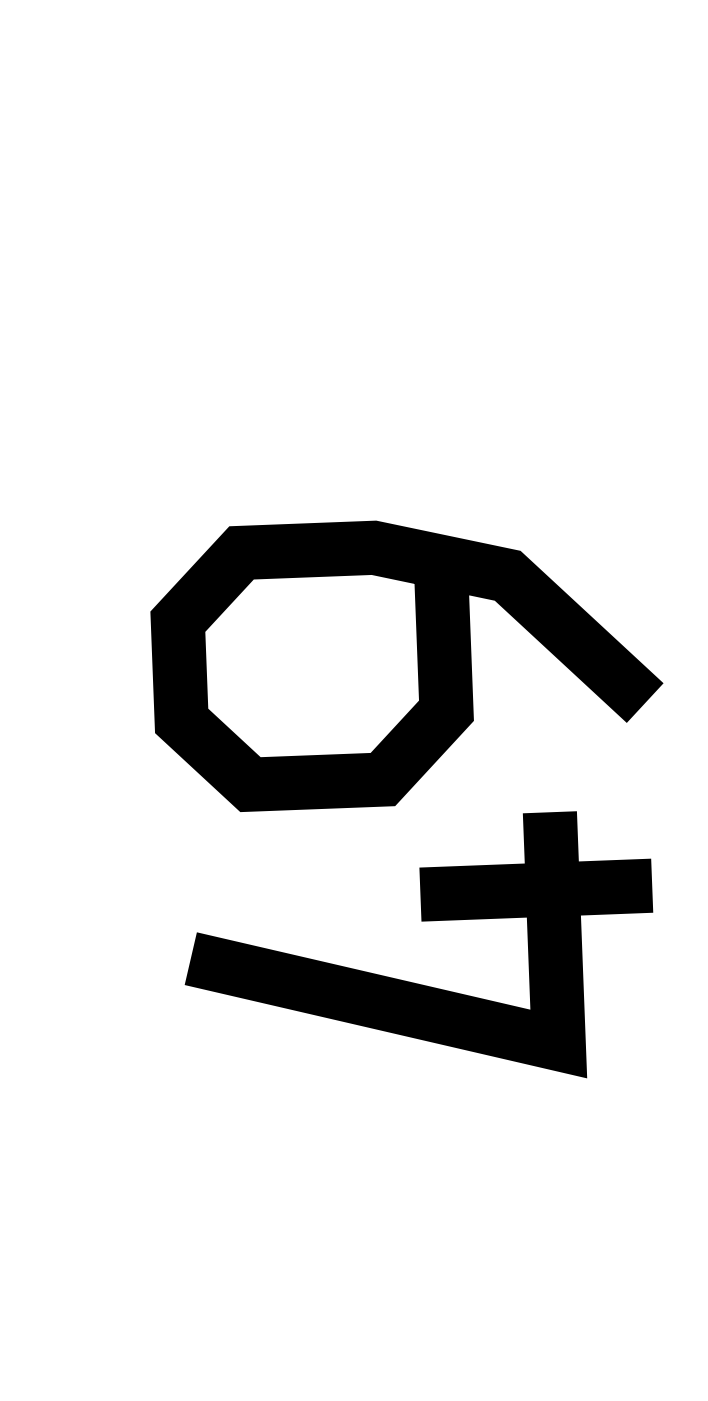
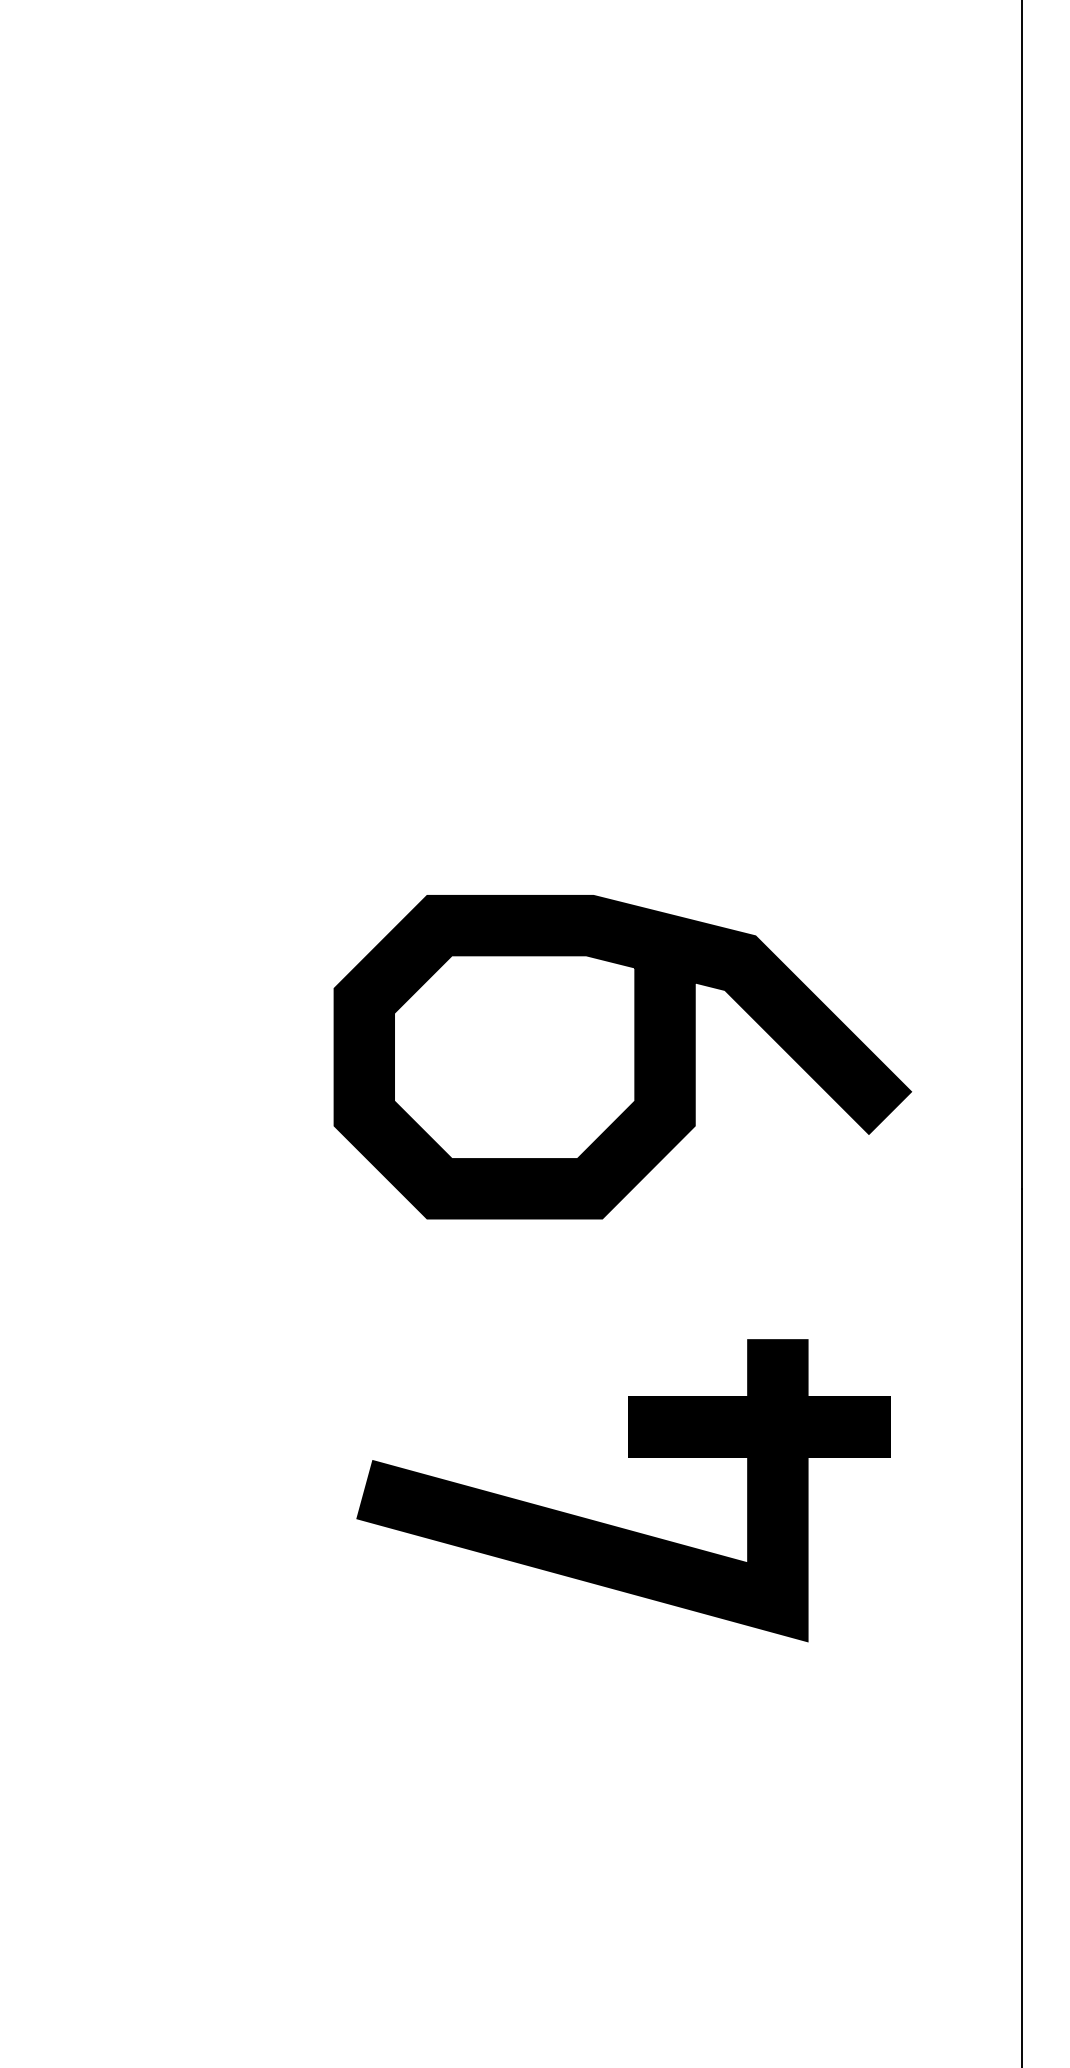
part: (422, 921) -> (628, 1457), moved

